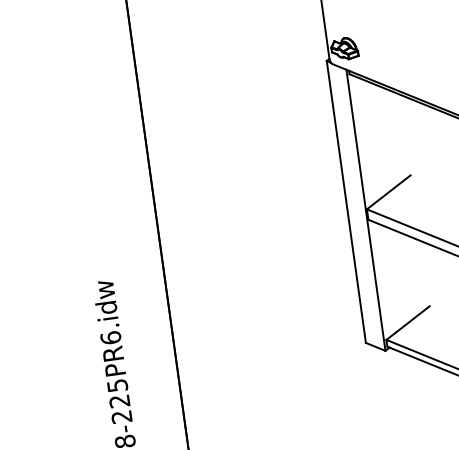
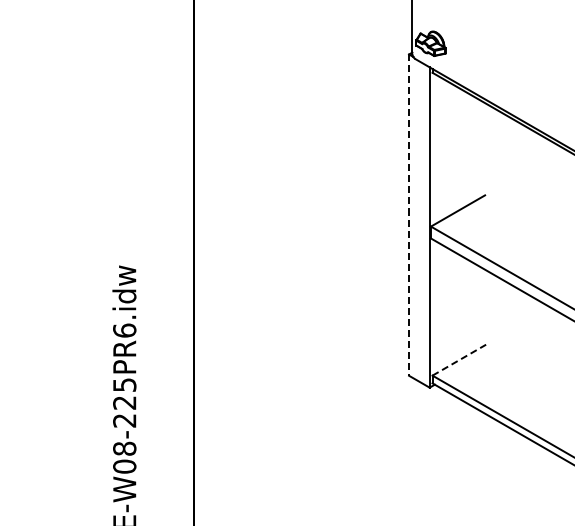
line: (346, 202) -> (409, 215), solid -> dashed
line: (408, 323) -> (459, 360), solid -> dashed

